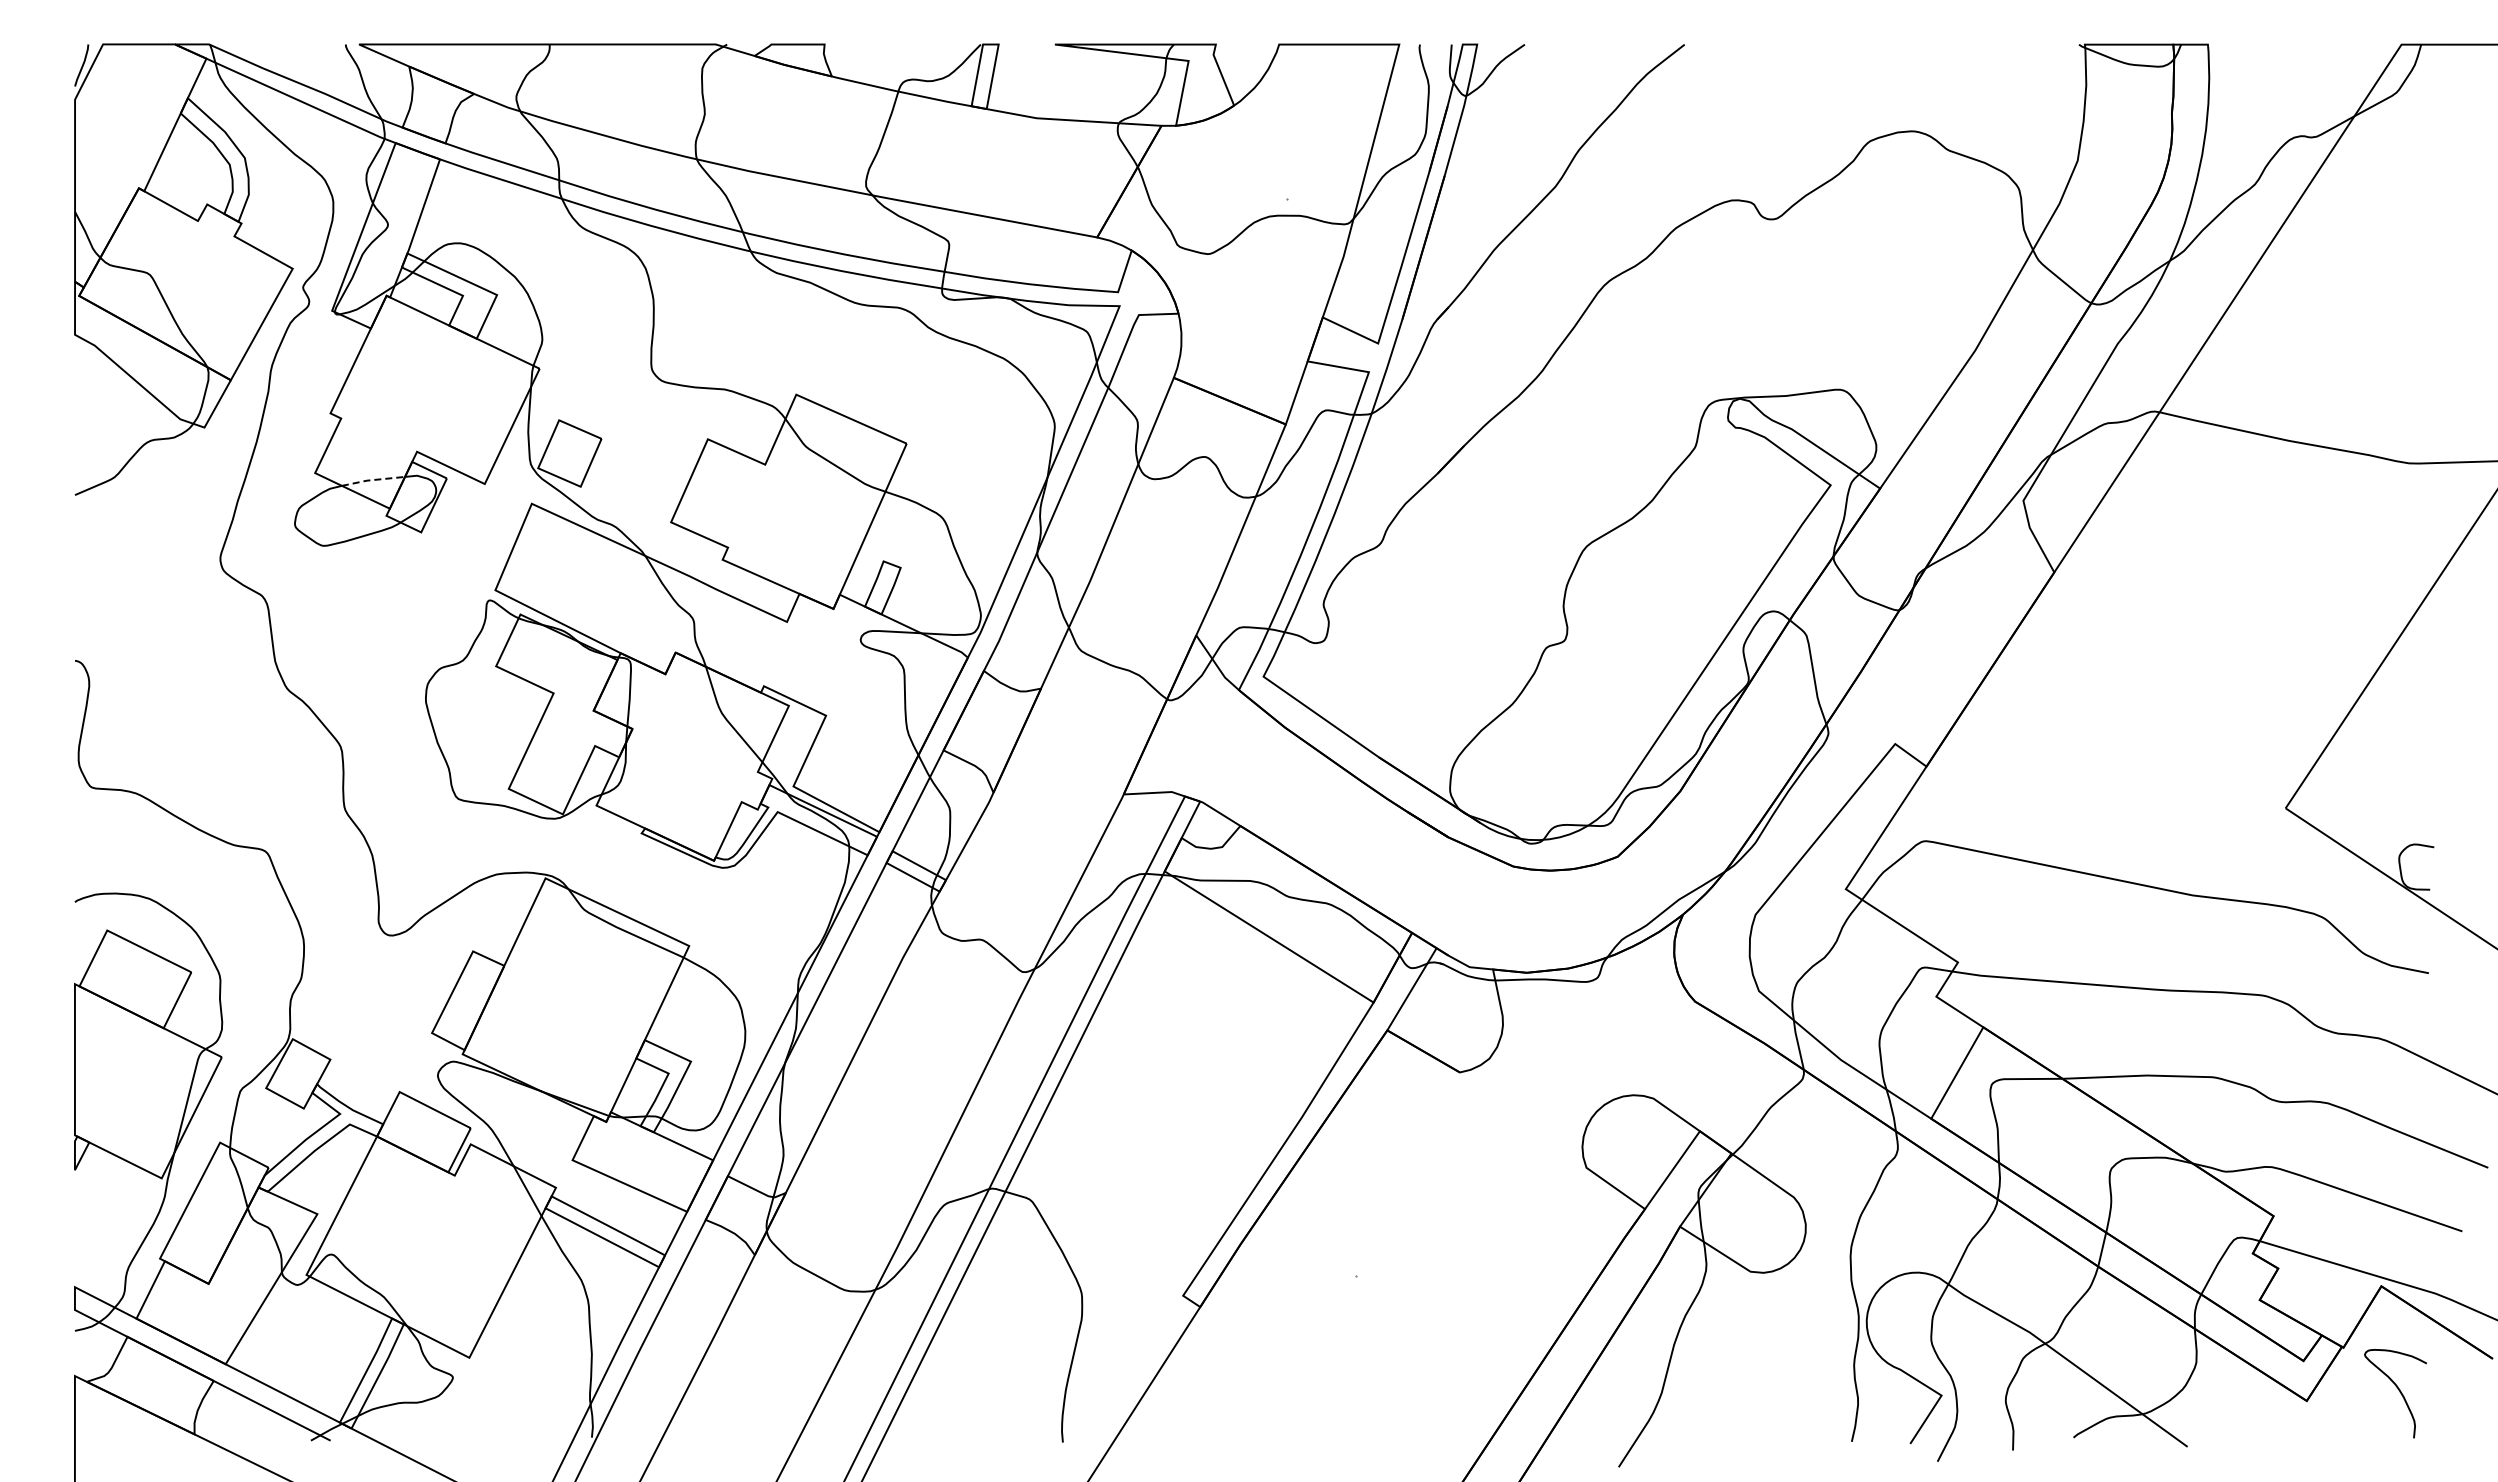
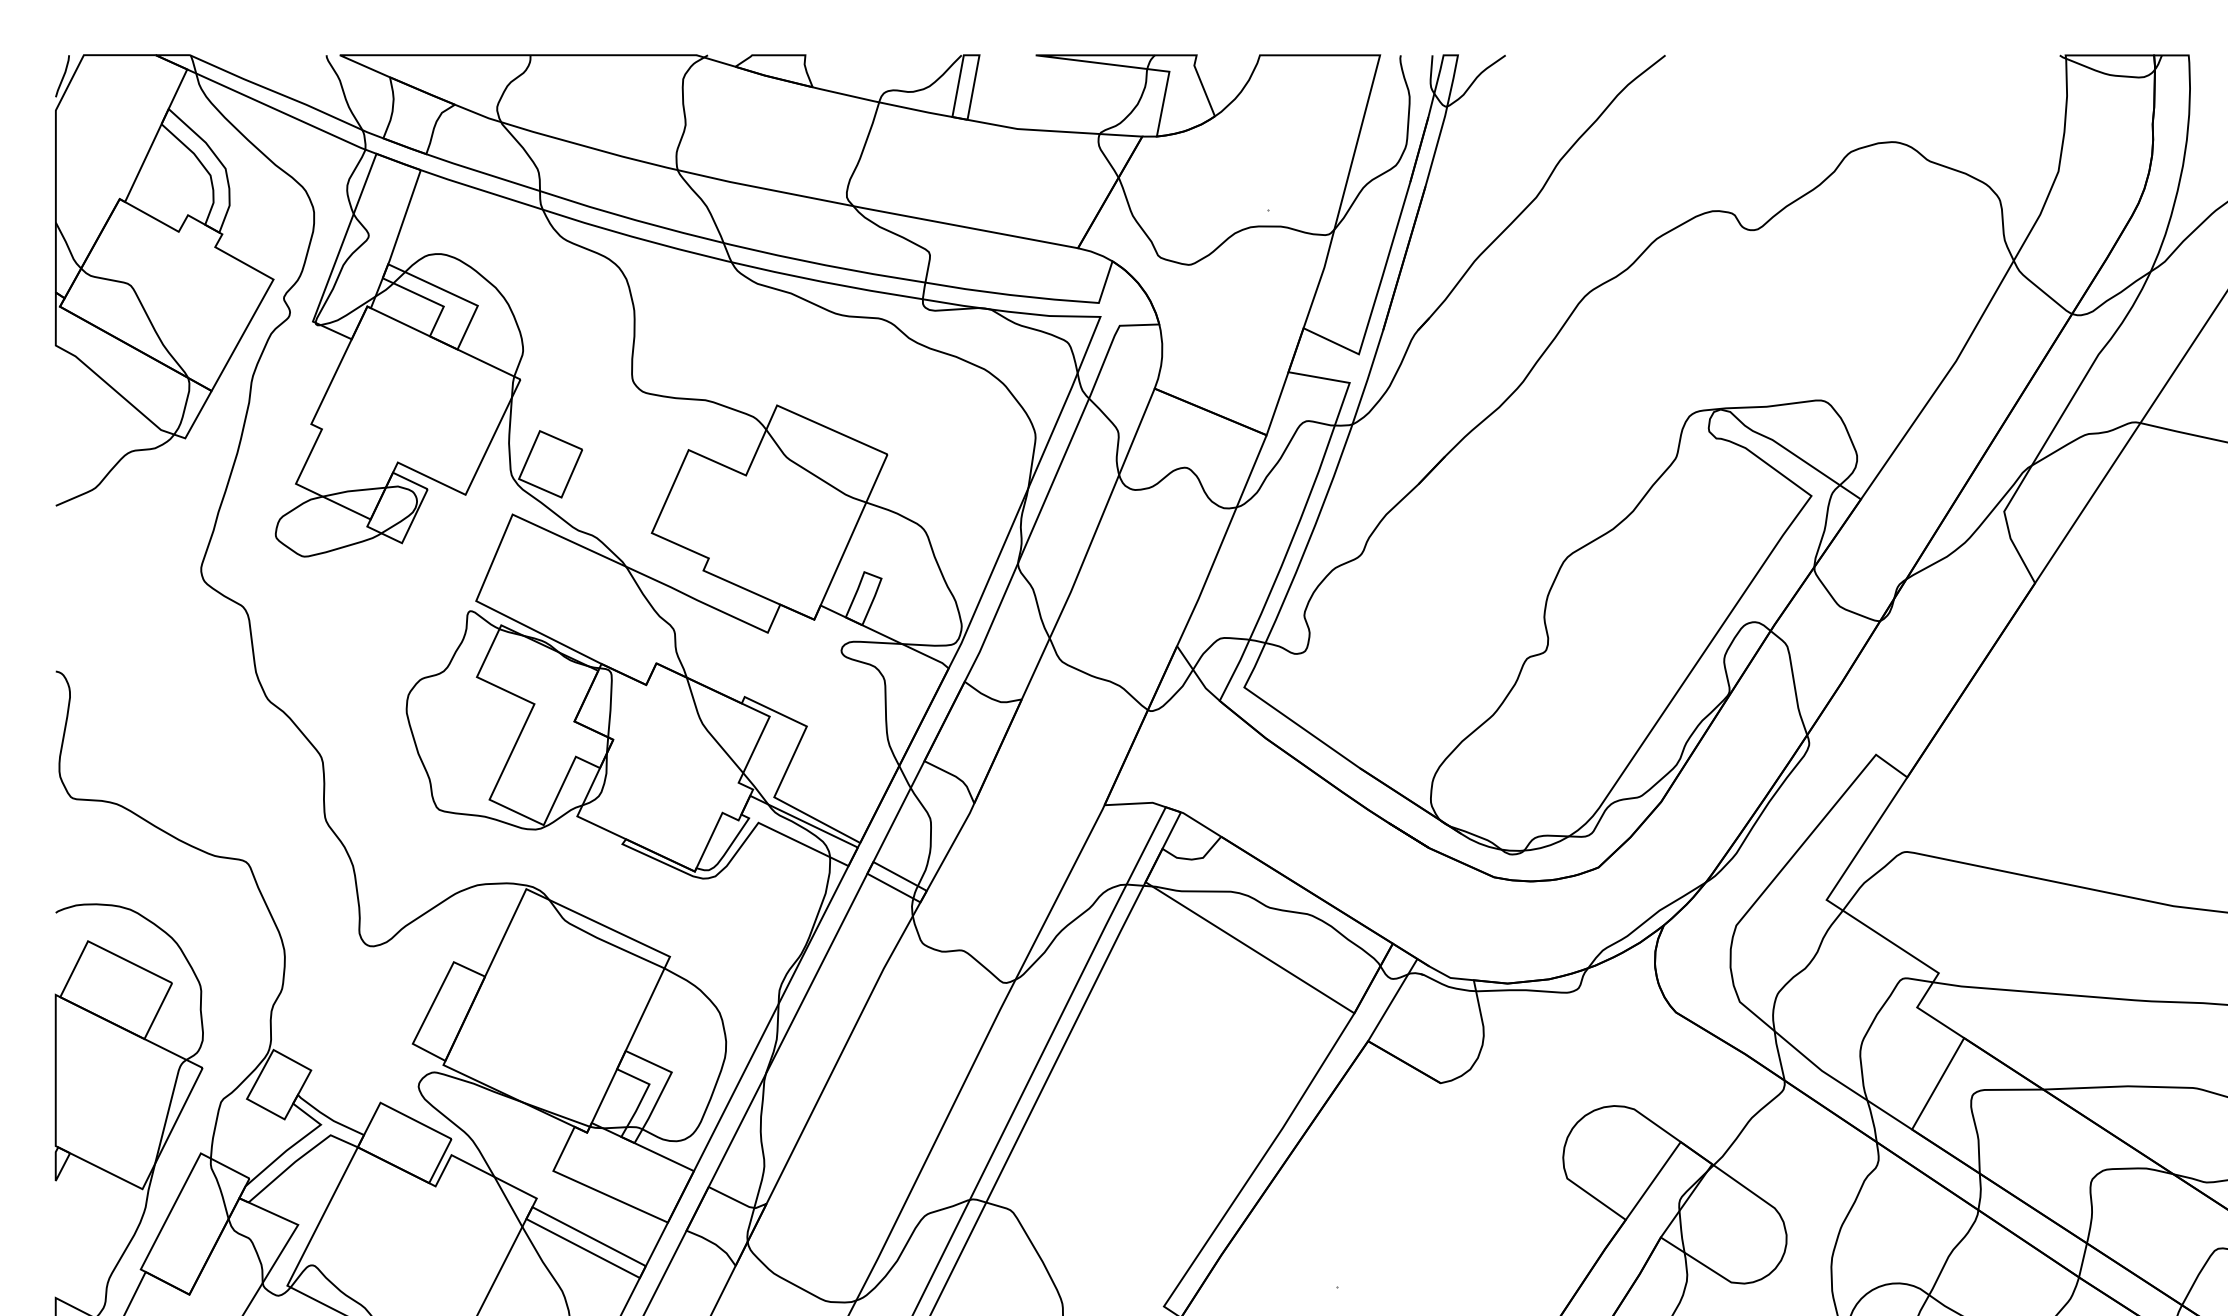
line: (372, 480) -> (353, 491), dashed -> solid

